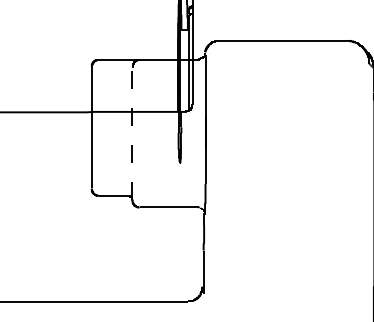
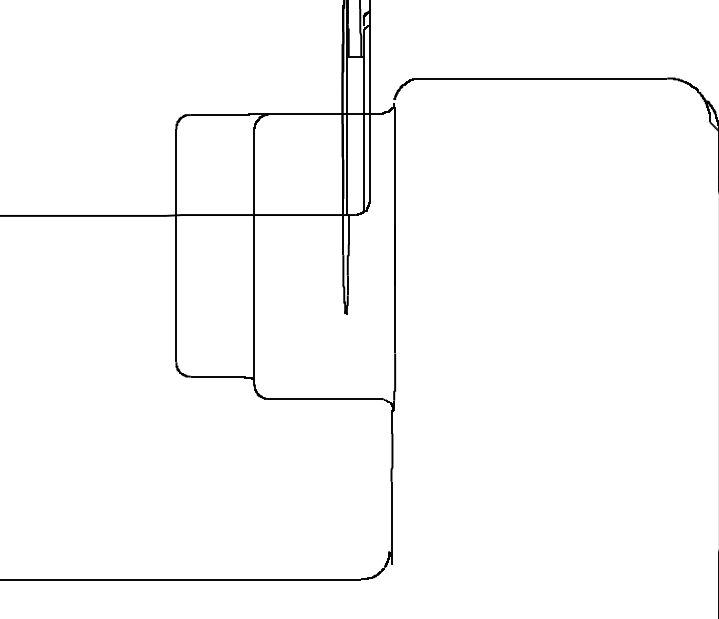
line: (132, 133) -> (254, 256), dashed -> solid

